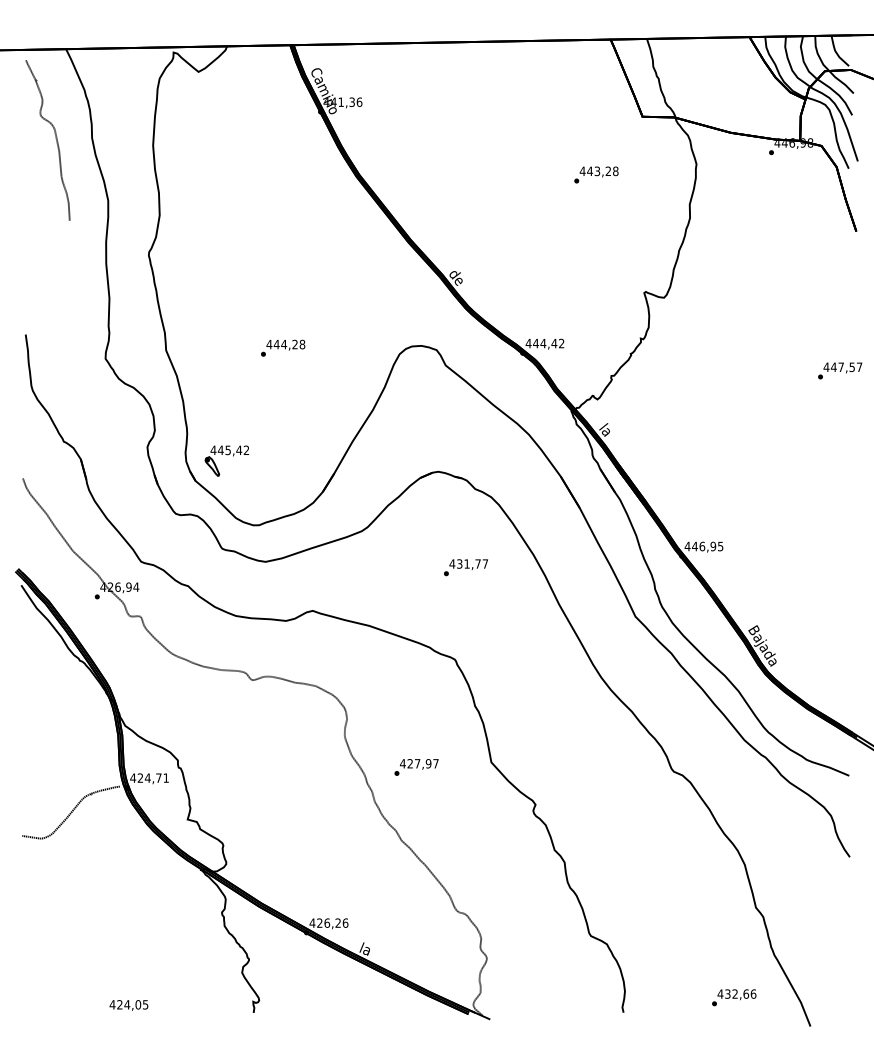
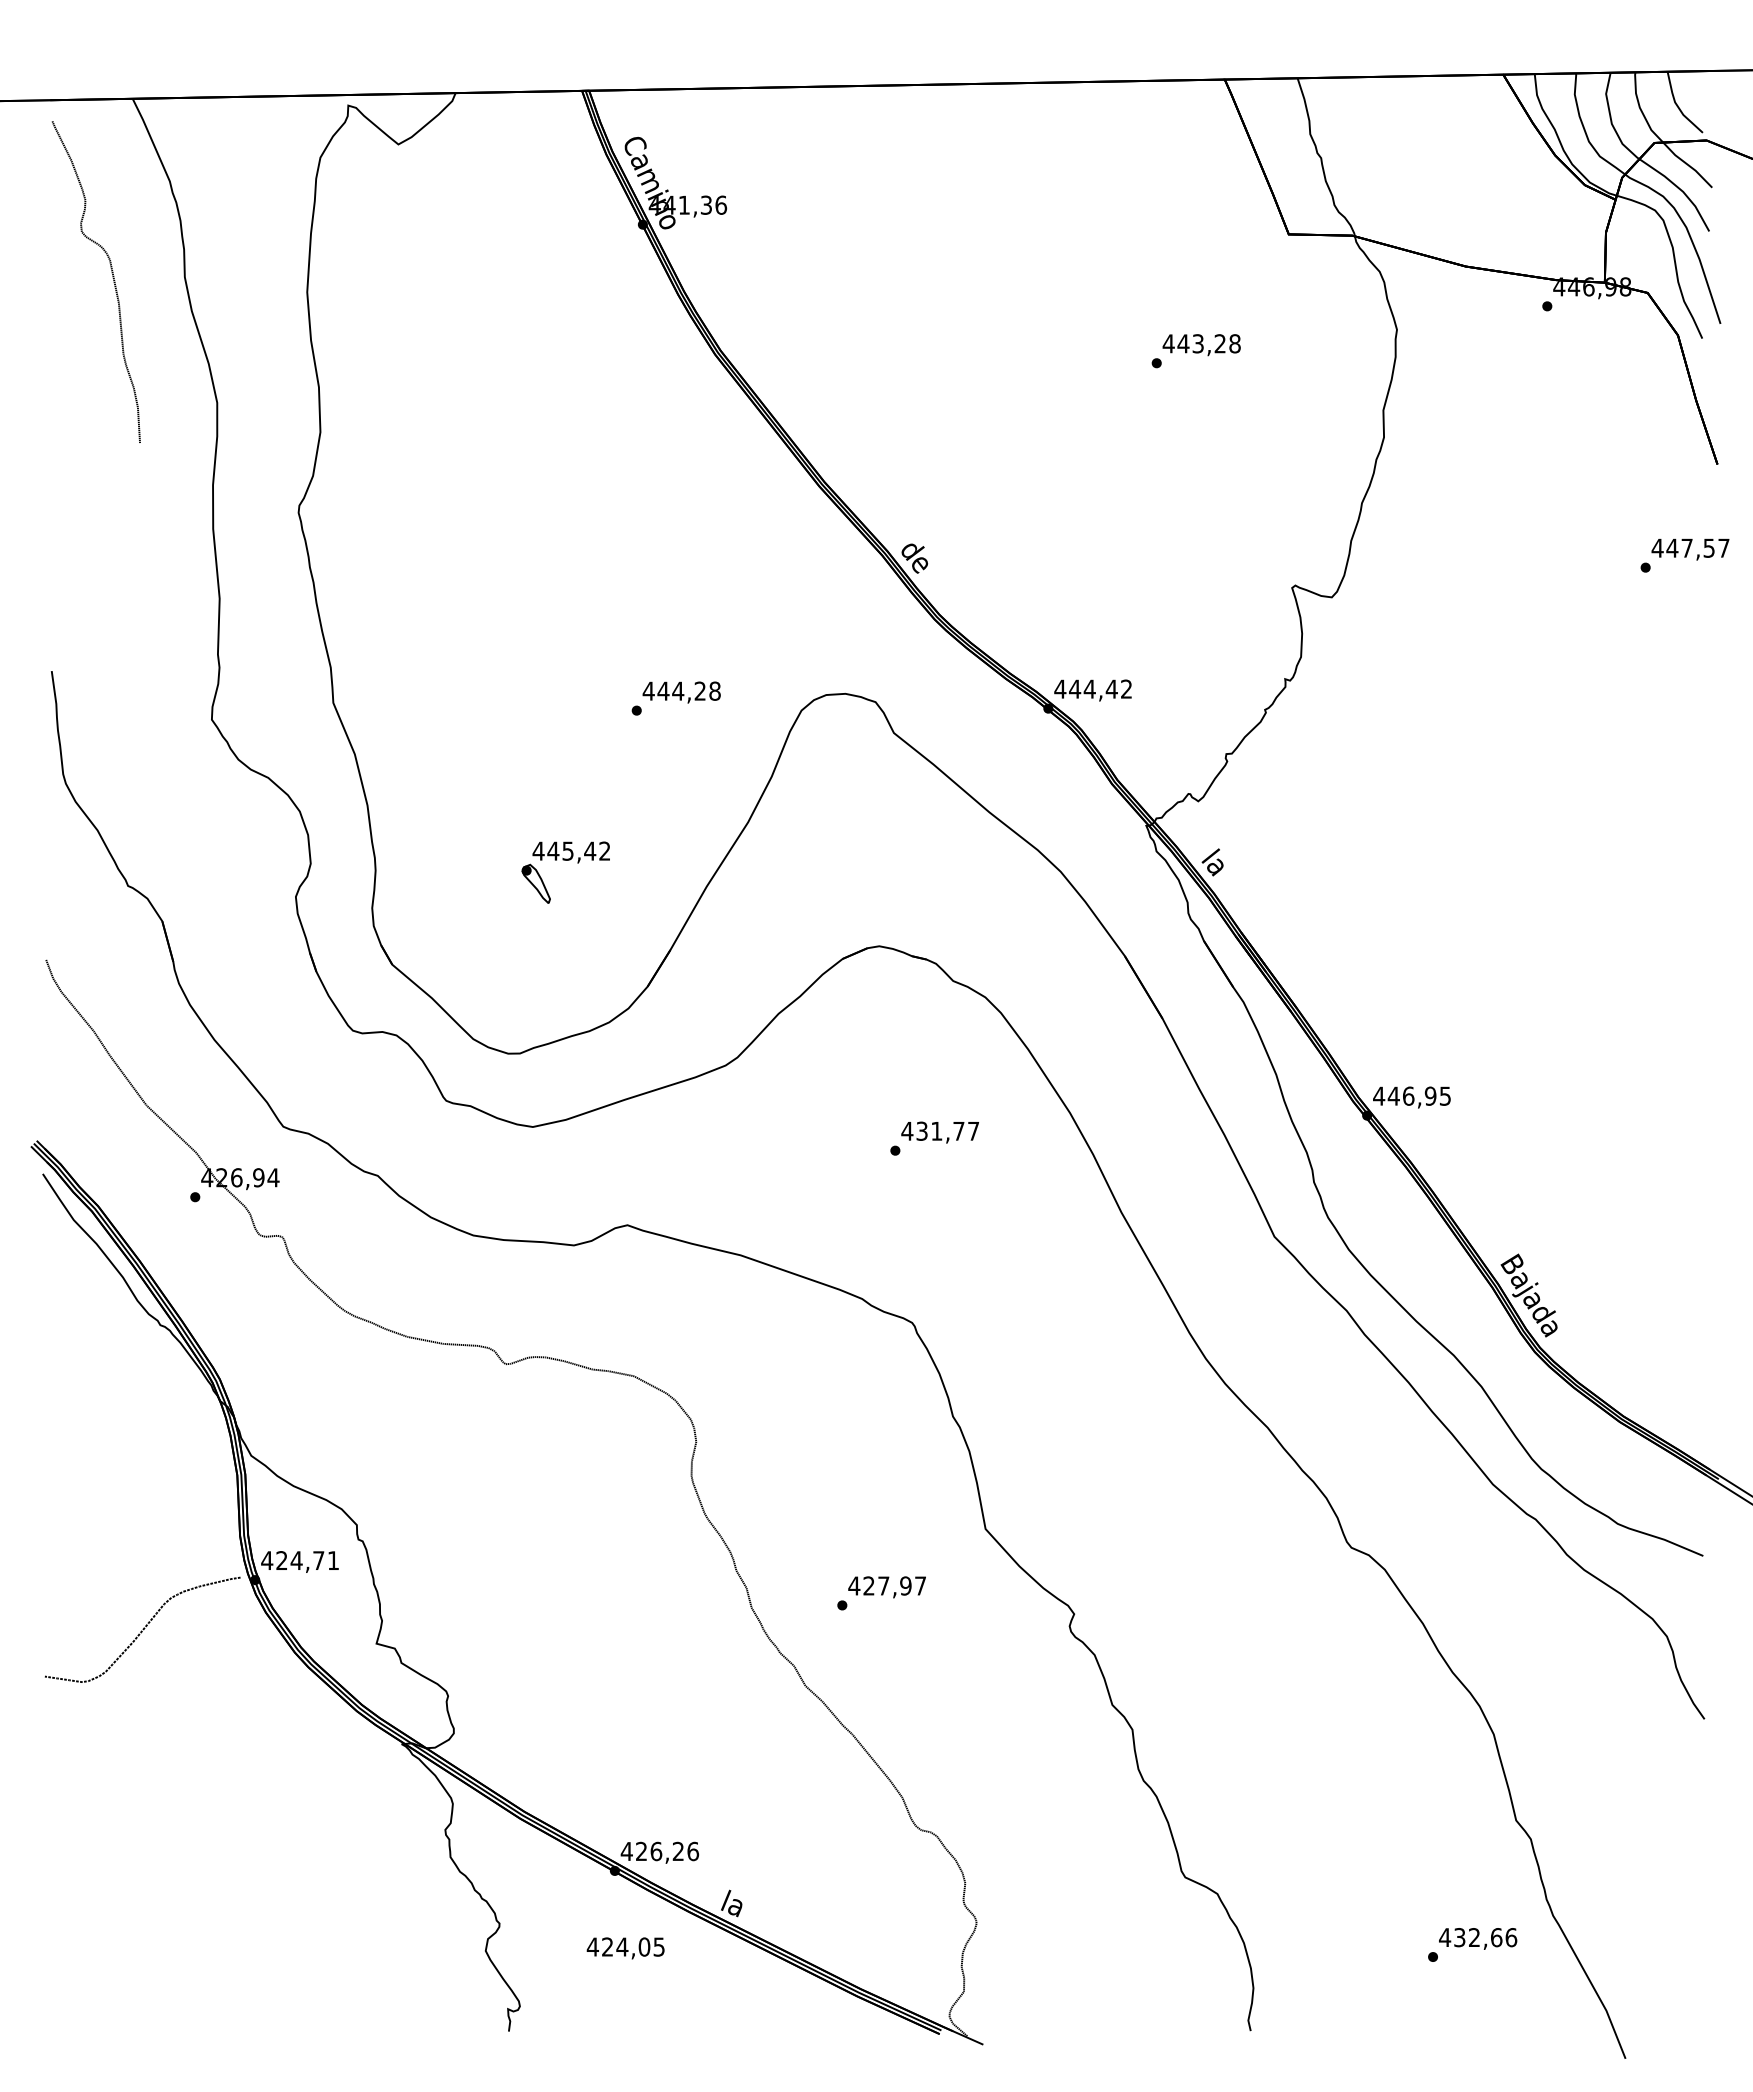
text: (283, 347) -> (676, 697), moved
text: (840, 370) -> (1685, 554), moved
part: (226, 460) -> (564, 871), moved
text: (416, 767) -> (881, 1593), moved
text: (734, 997) -> (1473, 1944), moved
text: (128, 1005) -> (624, 1948), moved

